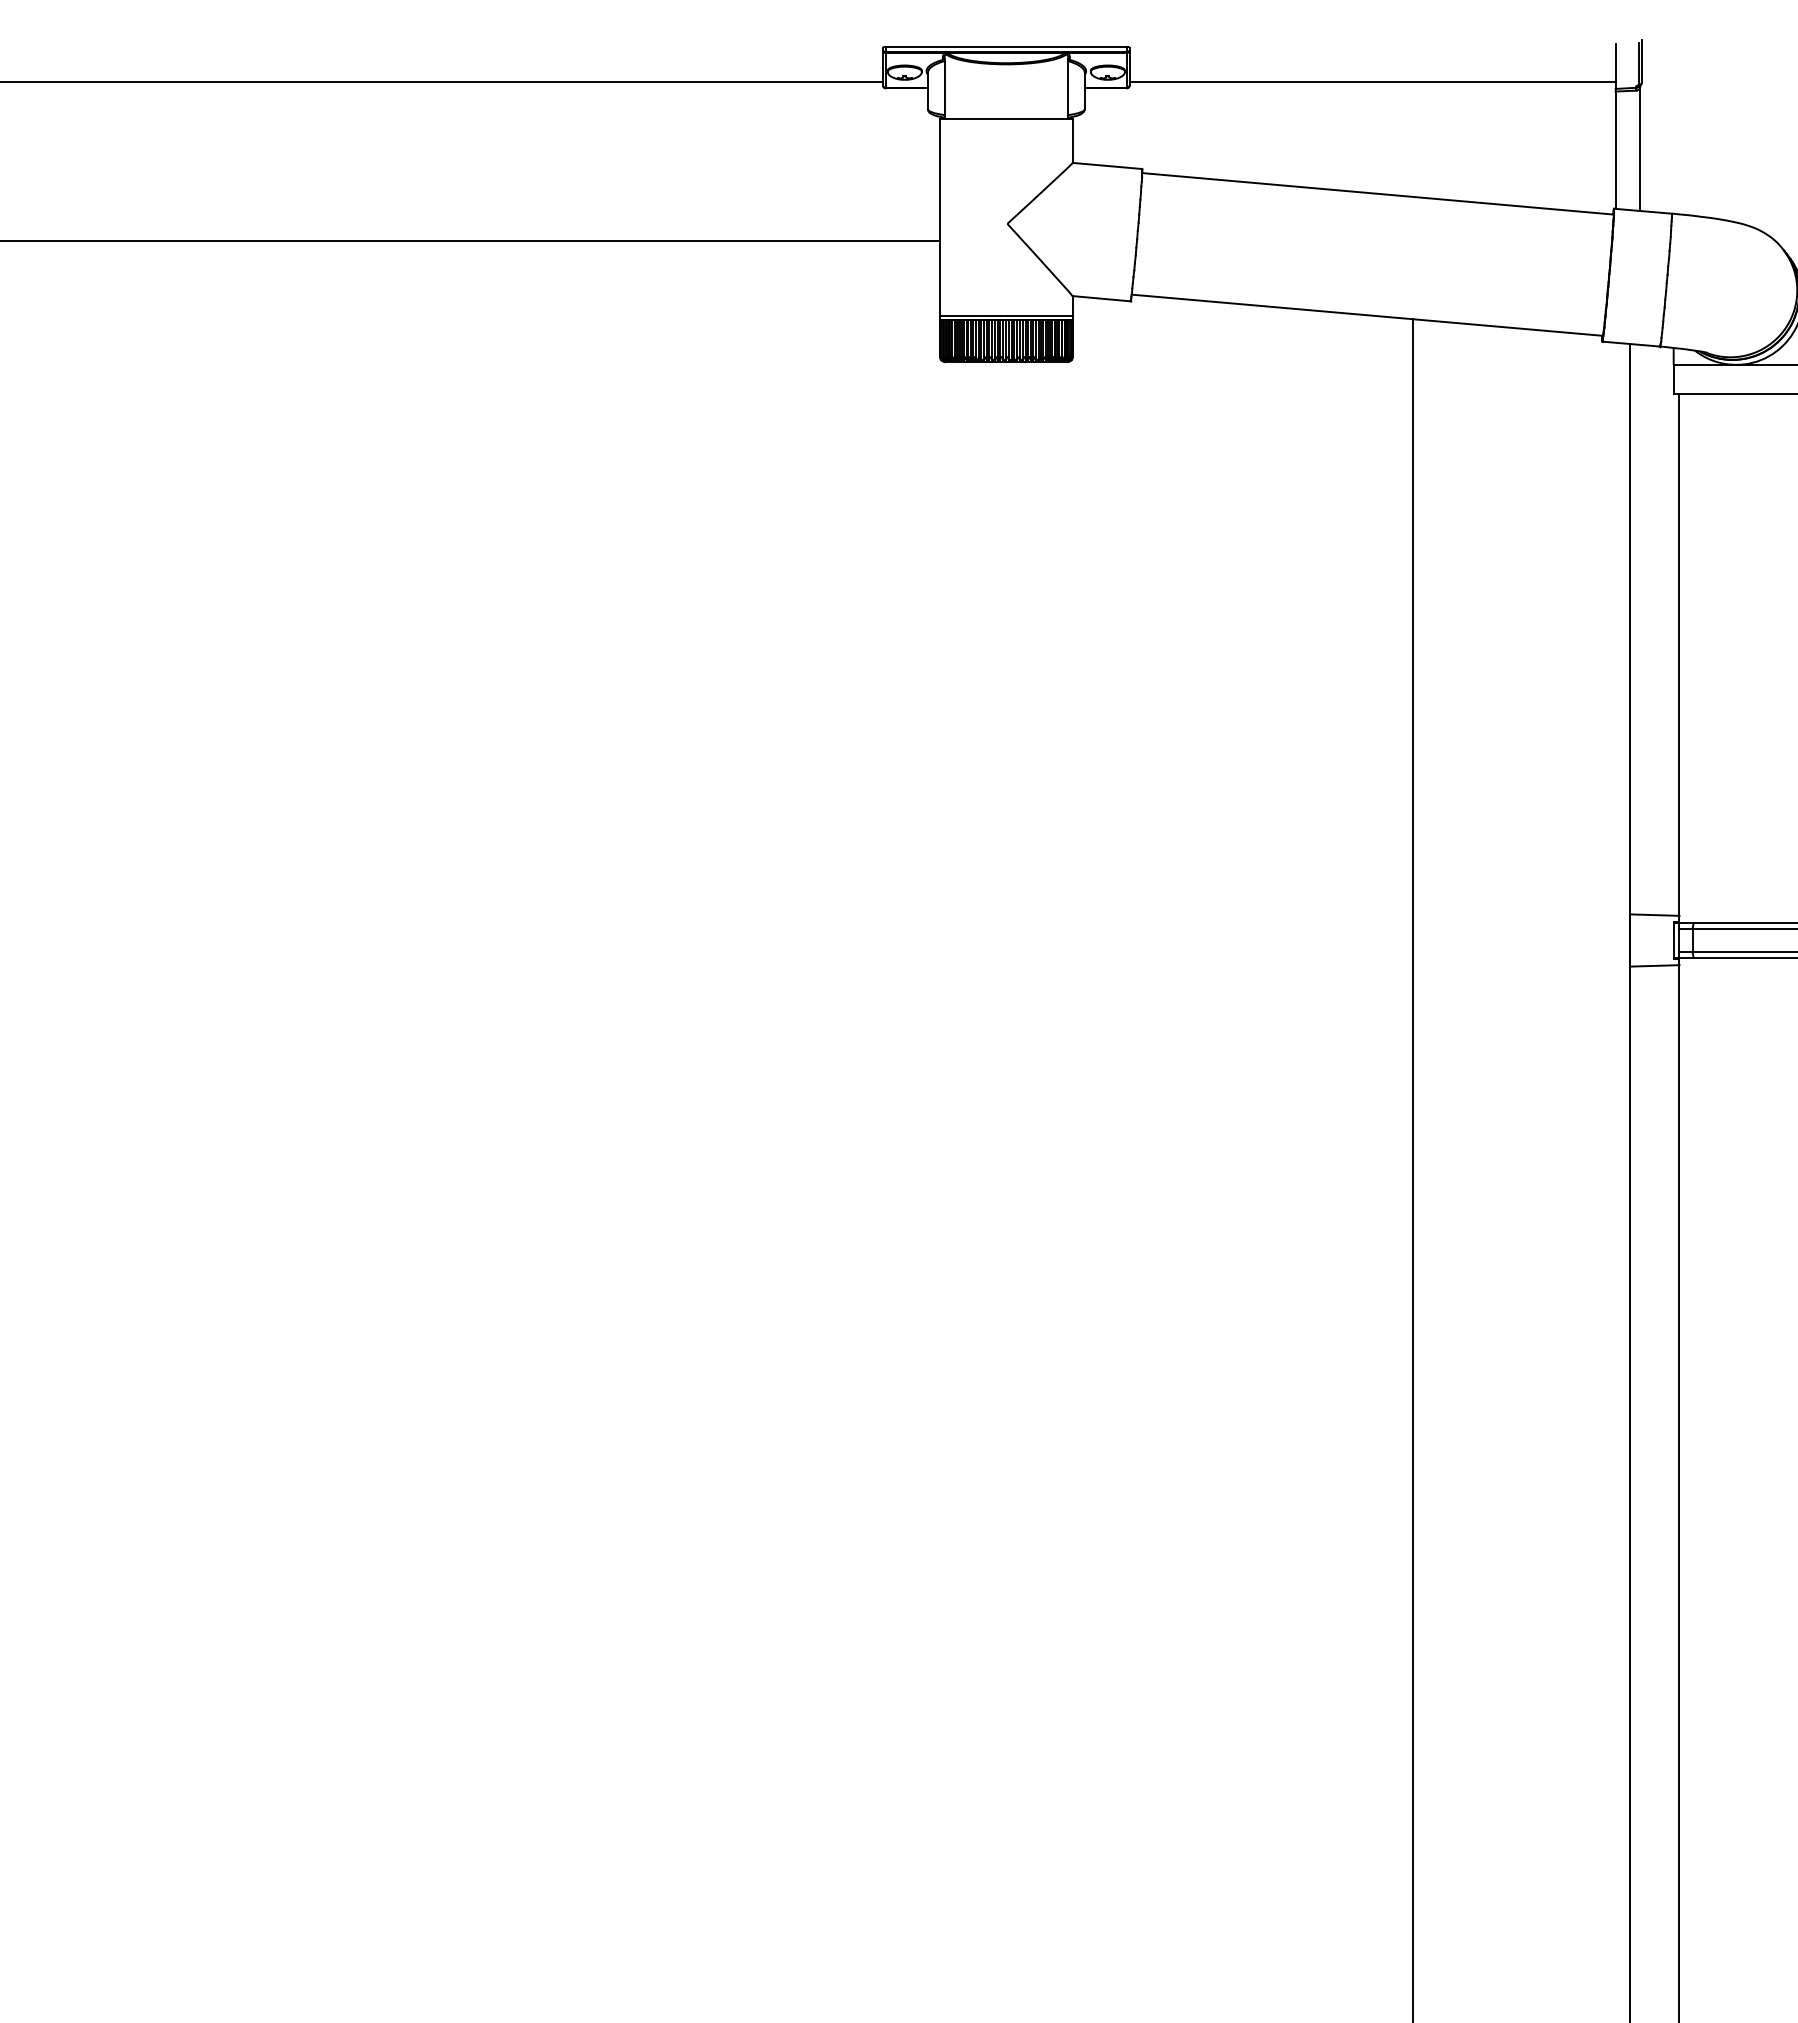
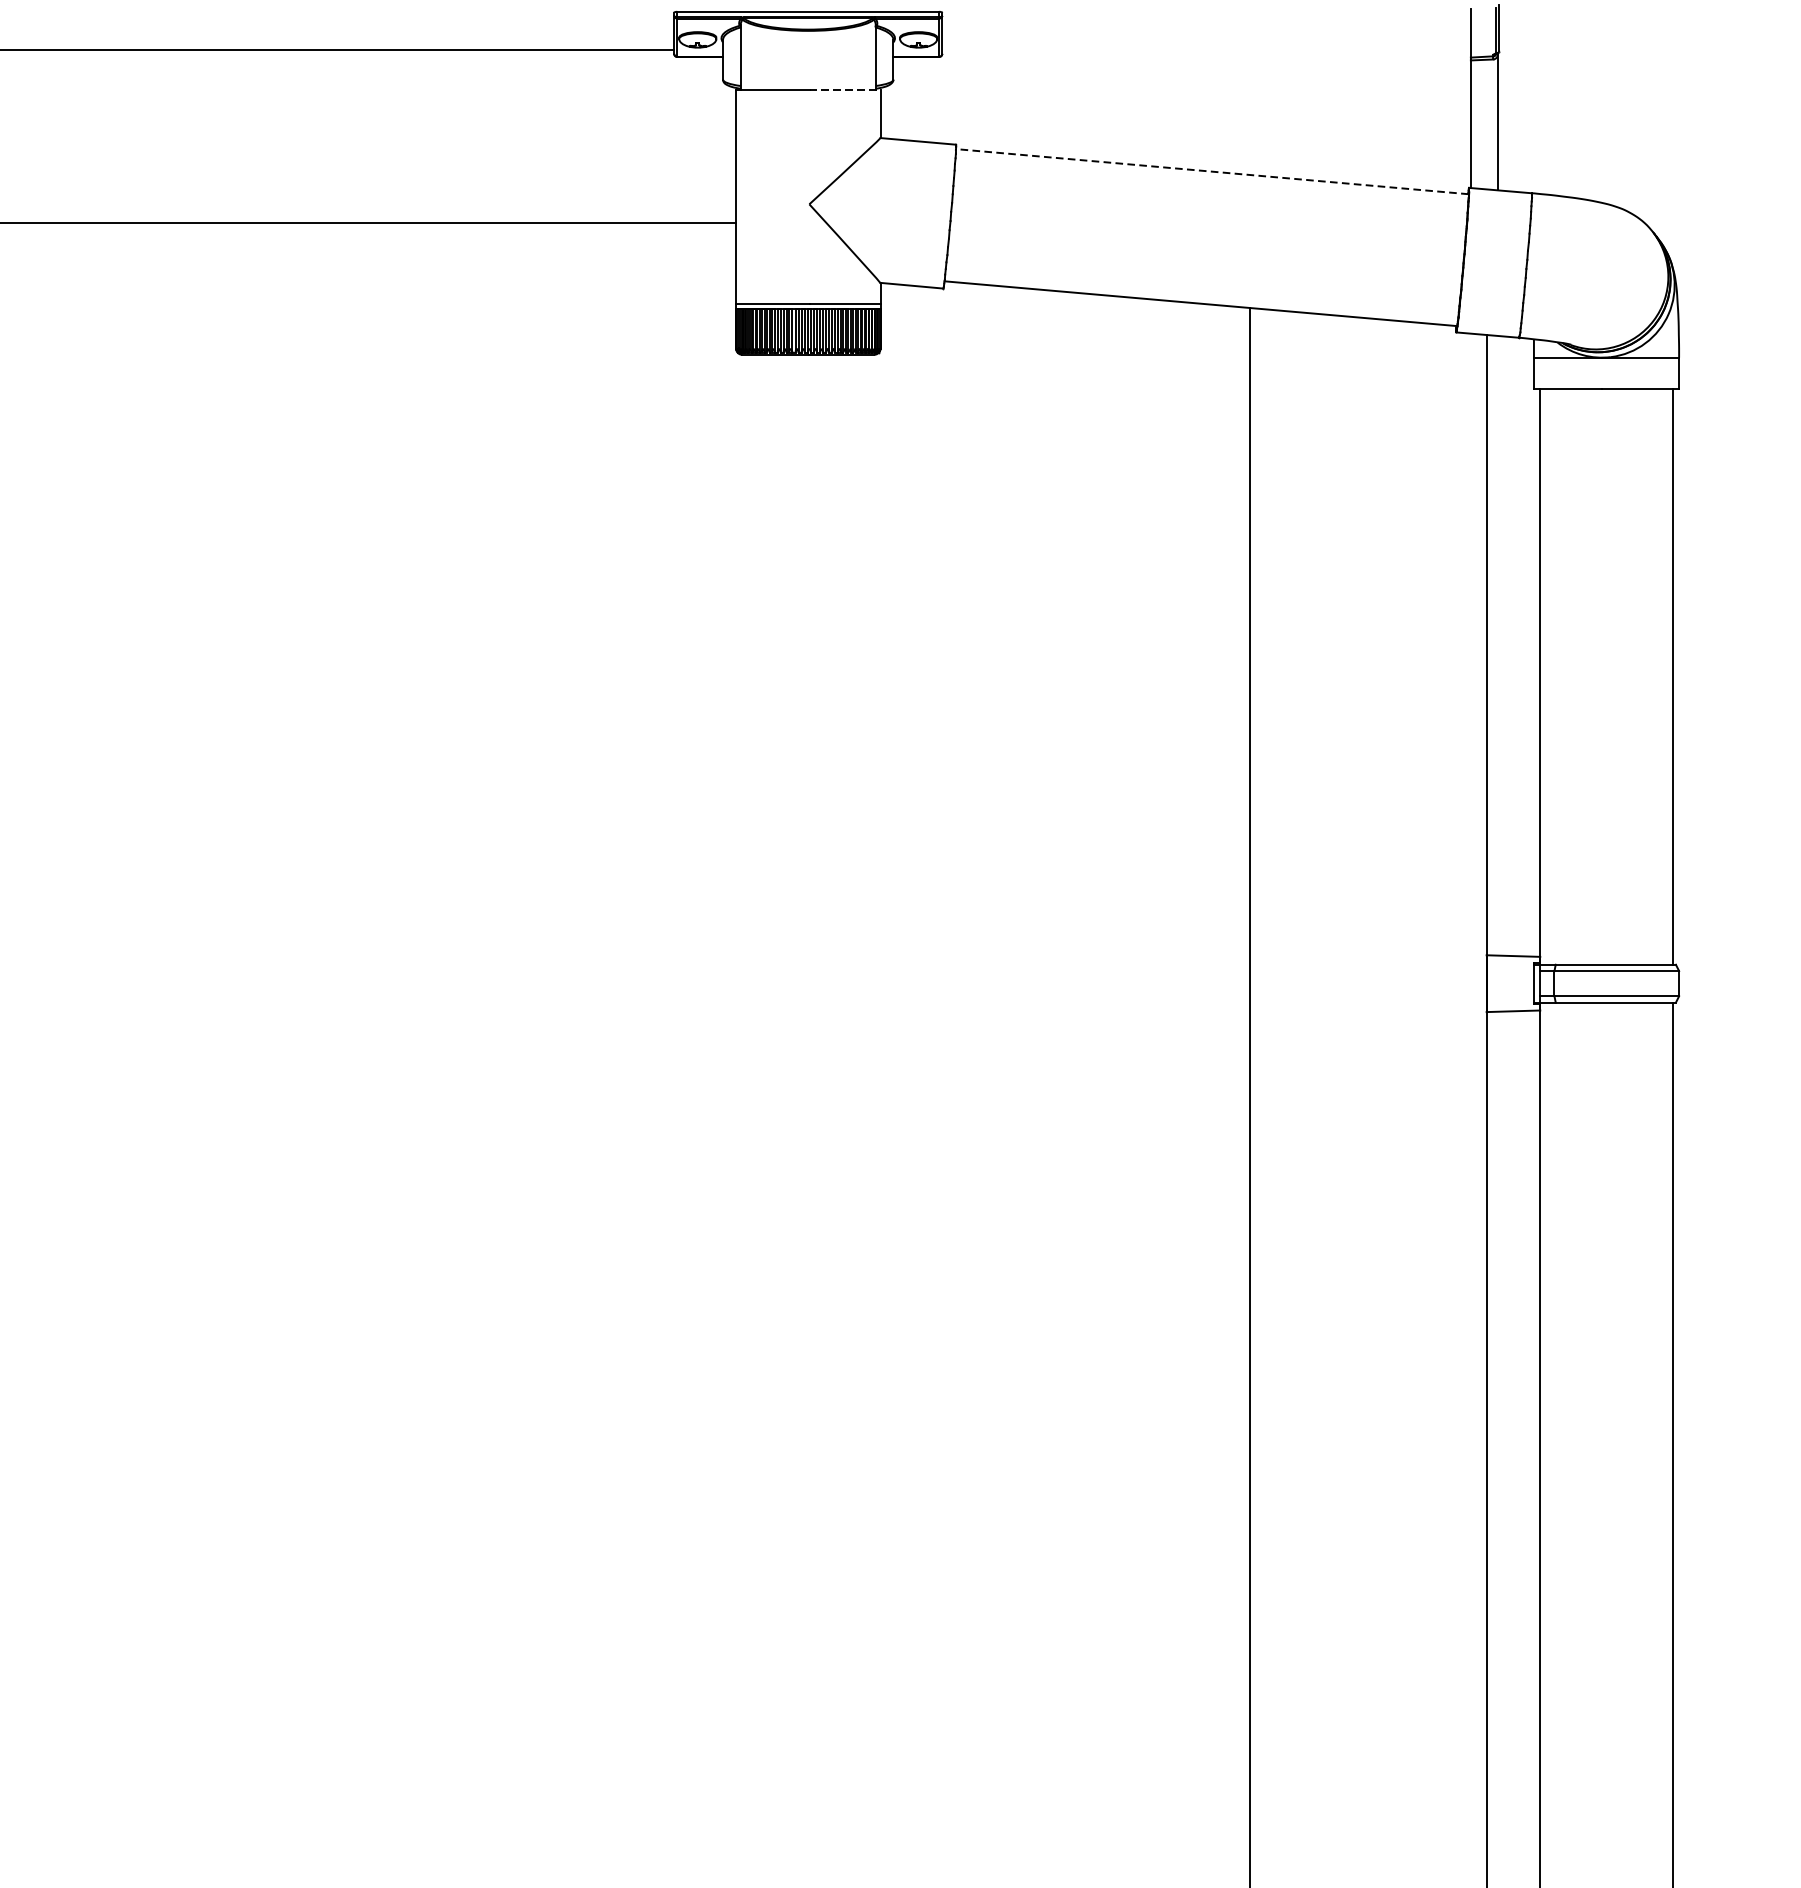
line: (1372, 81) -> (1206, 49), removed
line: (1040, 118) -> (845, 89), solid -> dashed
line: (1377, 193) -> (1211, 171), solid -> dashed

